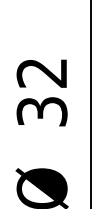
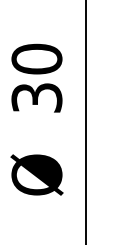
text: (41, 72) -> (36, 58), 32 -> 30

